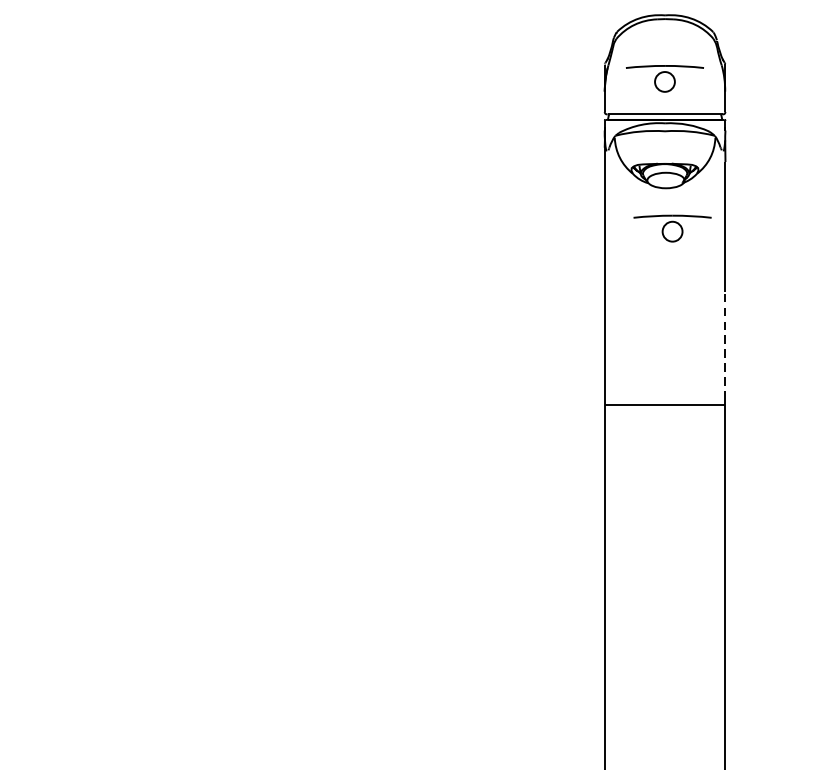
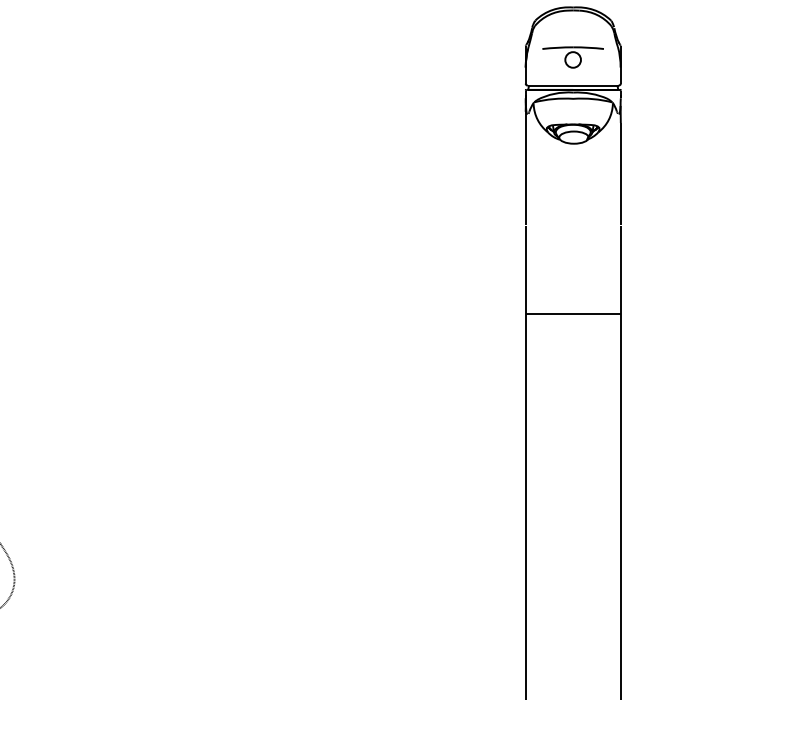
part: (671, 228) -> (578, 175), removed
line: (725, 345) -> (620, 267), dashed -> solid

